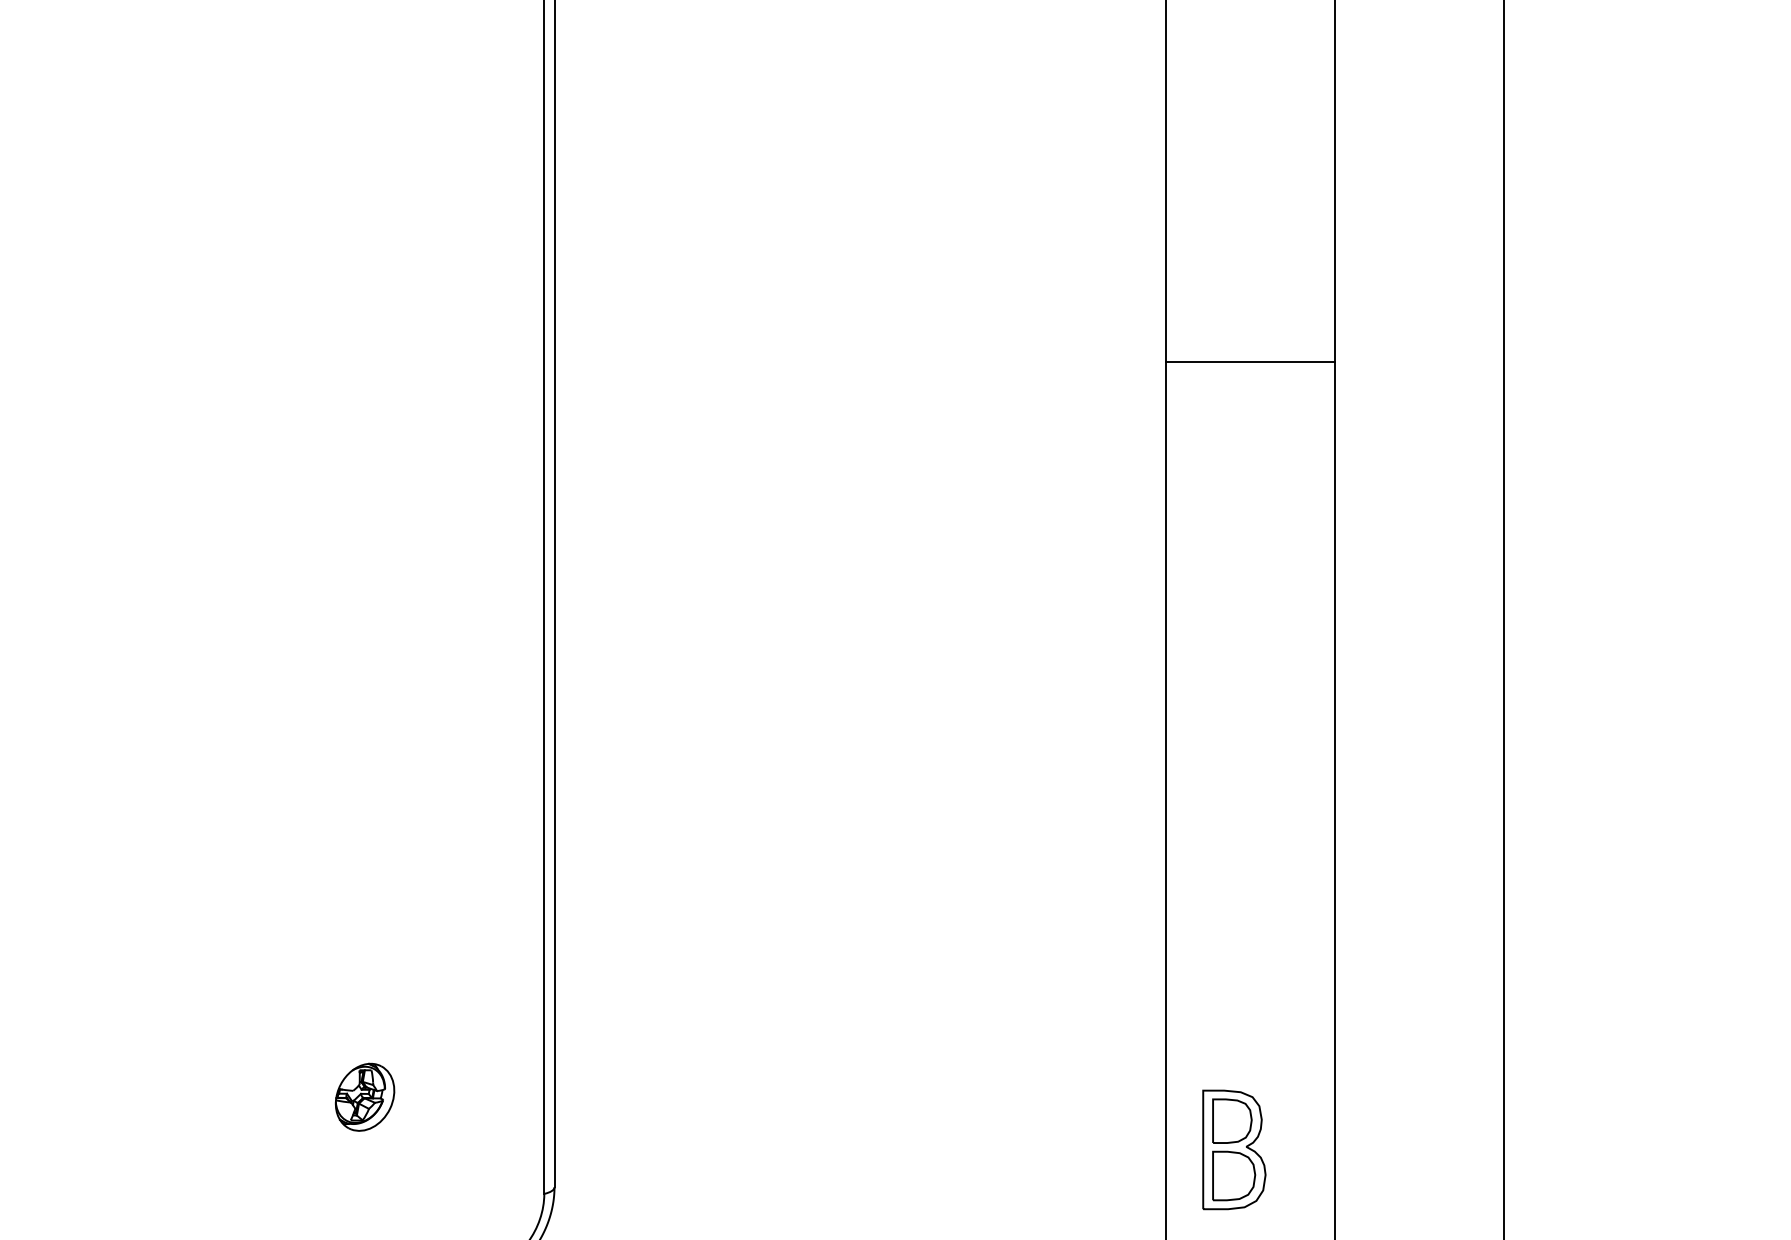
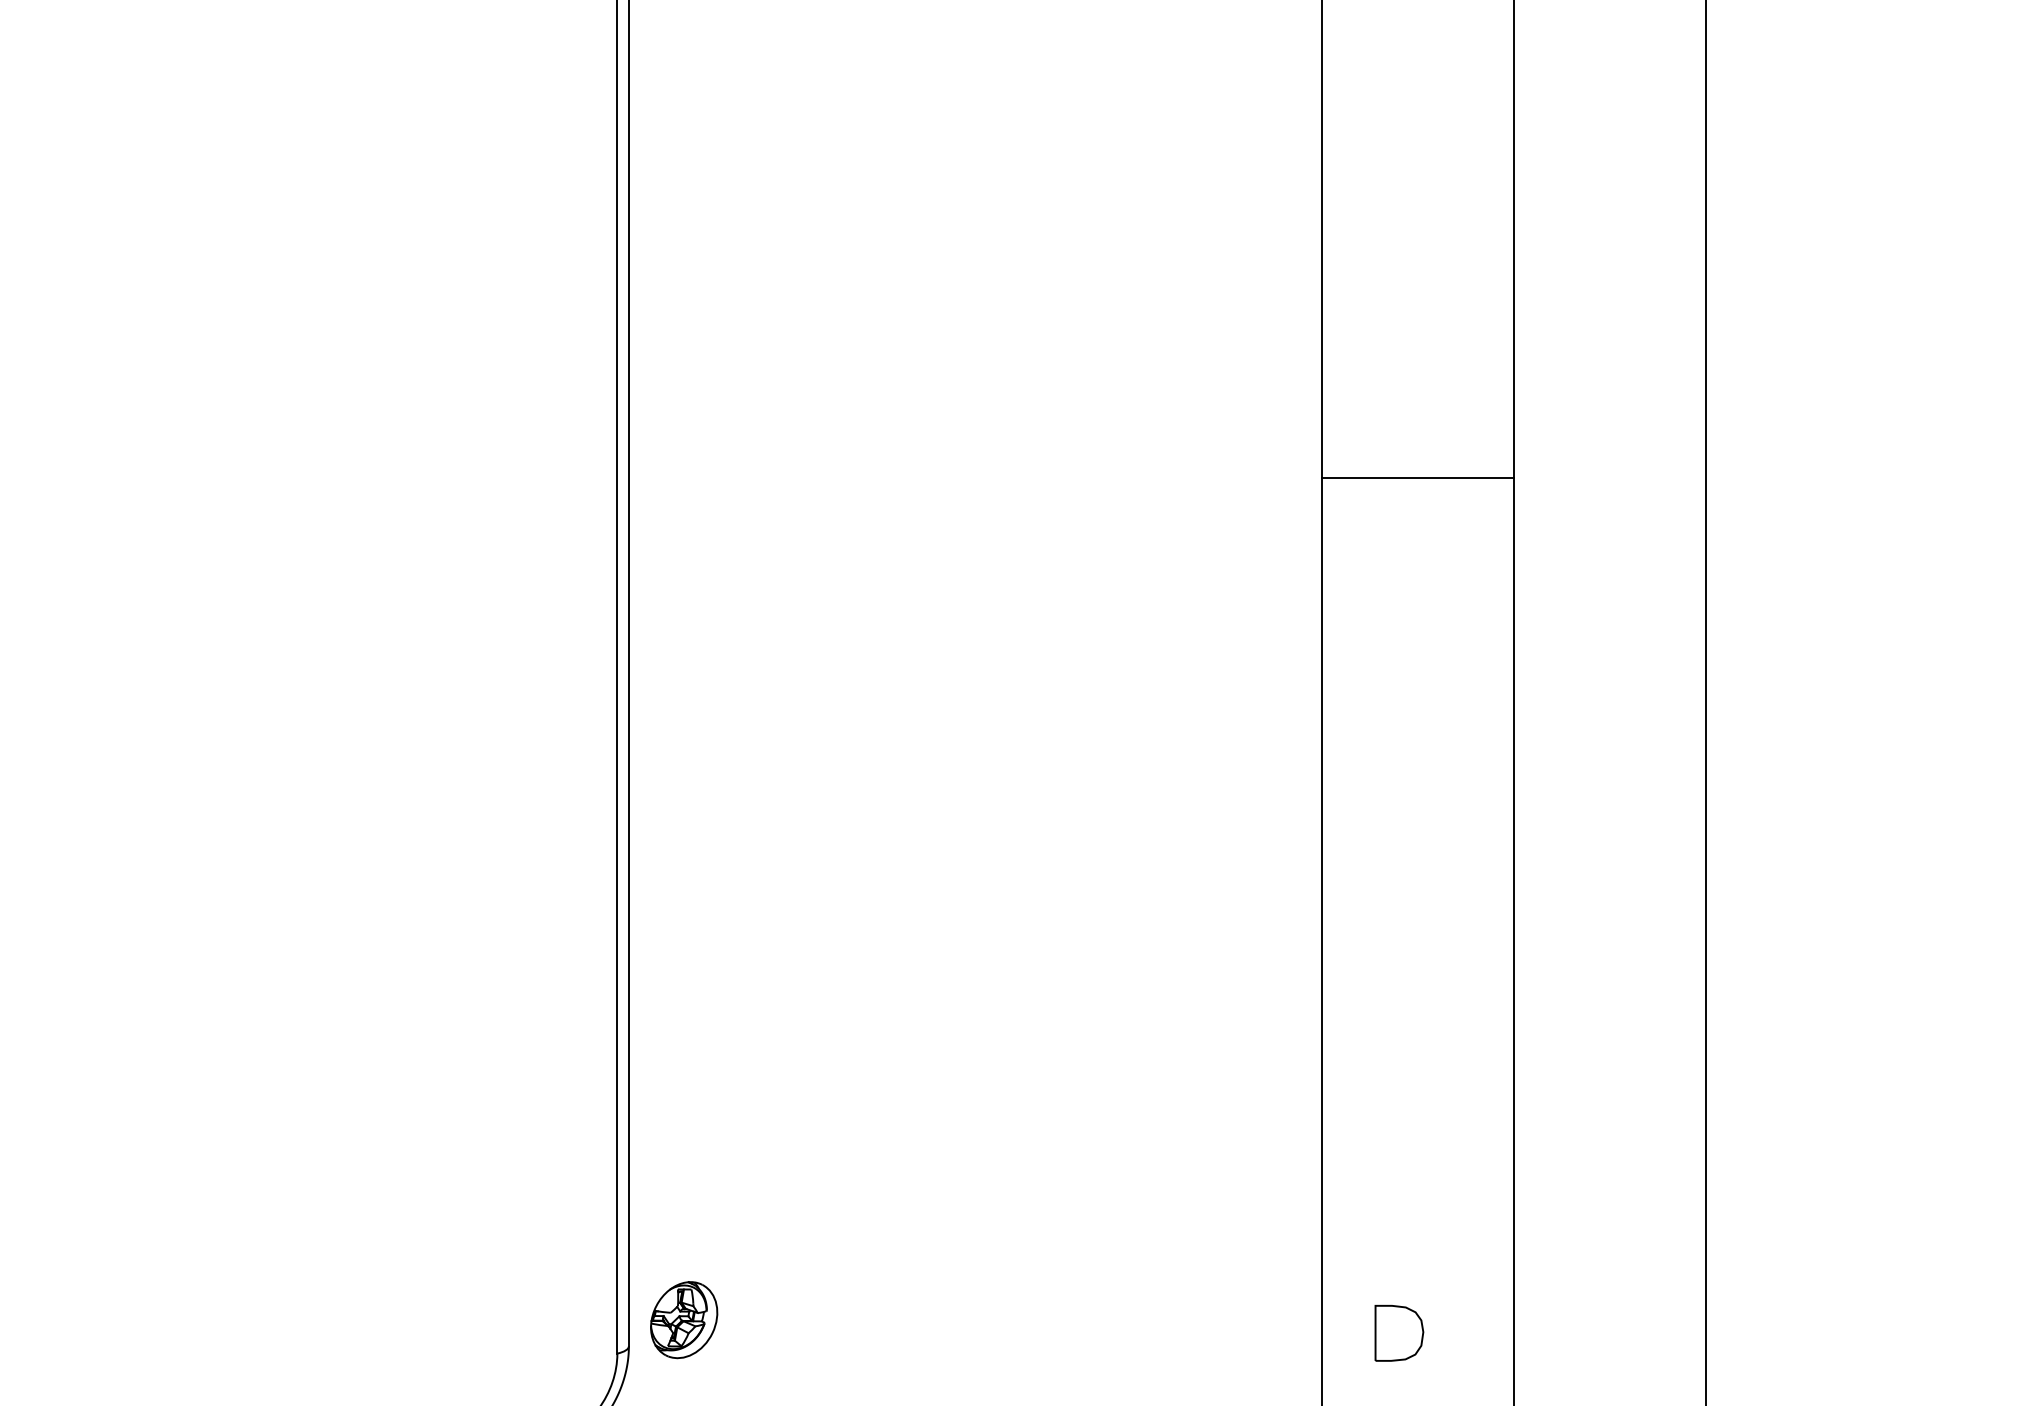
line: (1250, 361) -> (1417, 477), moved
part: (365, 1097) -> (684, 1320), moved
part: (1234, 1149) -> (1399, 1303), removed

